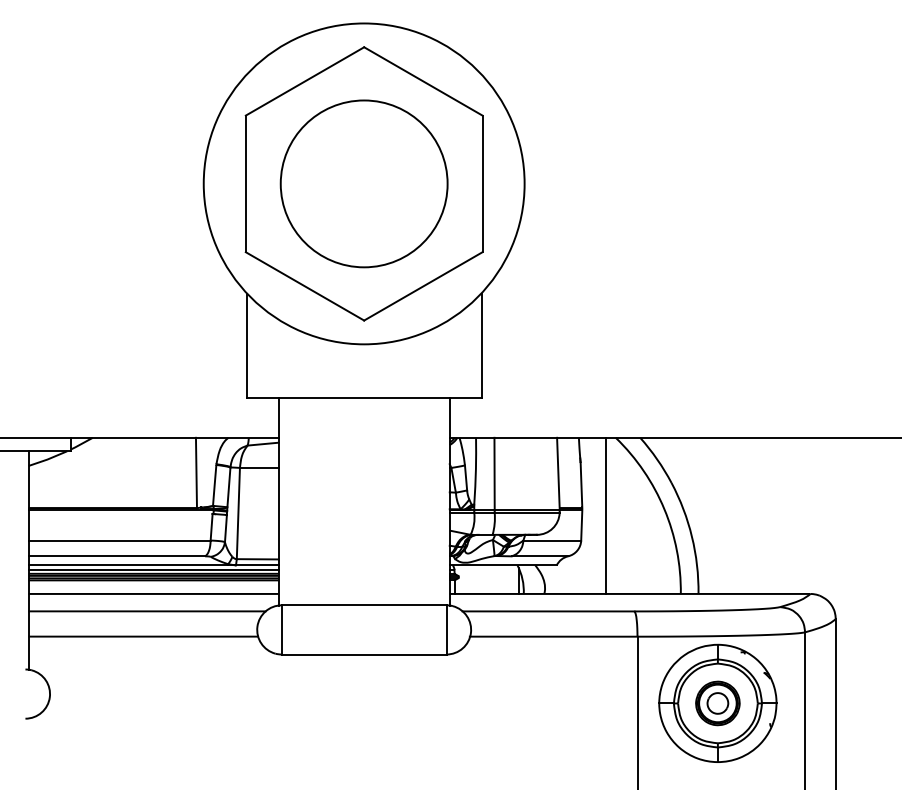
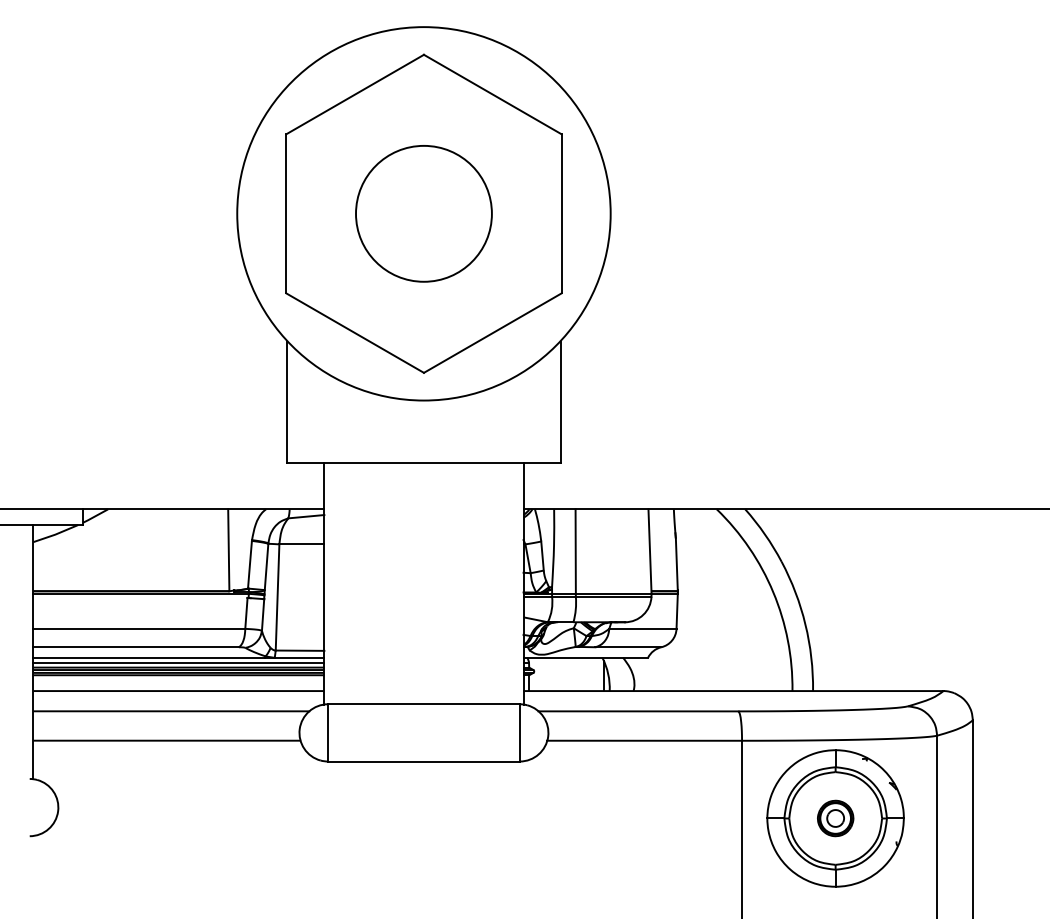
circle: (363, 183) -> (423, 213), size x0.7
line: (605, 515) -> (704, 599), removed
part: (717, 703) -> (835, 818), size x0.7

